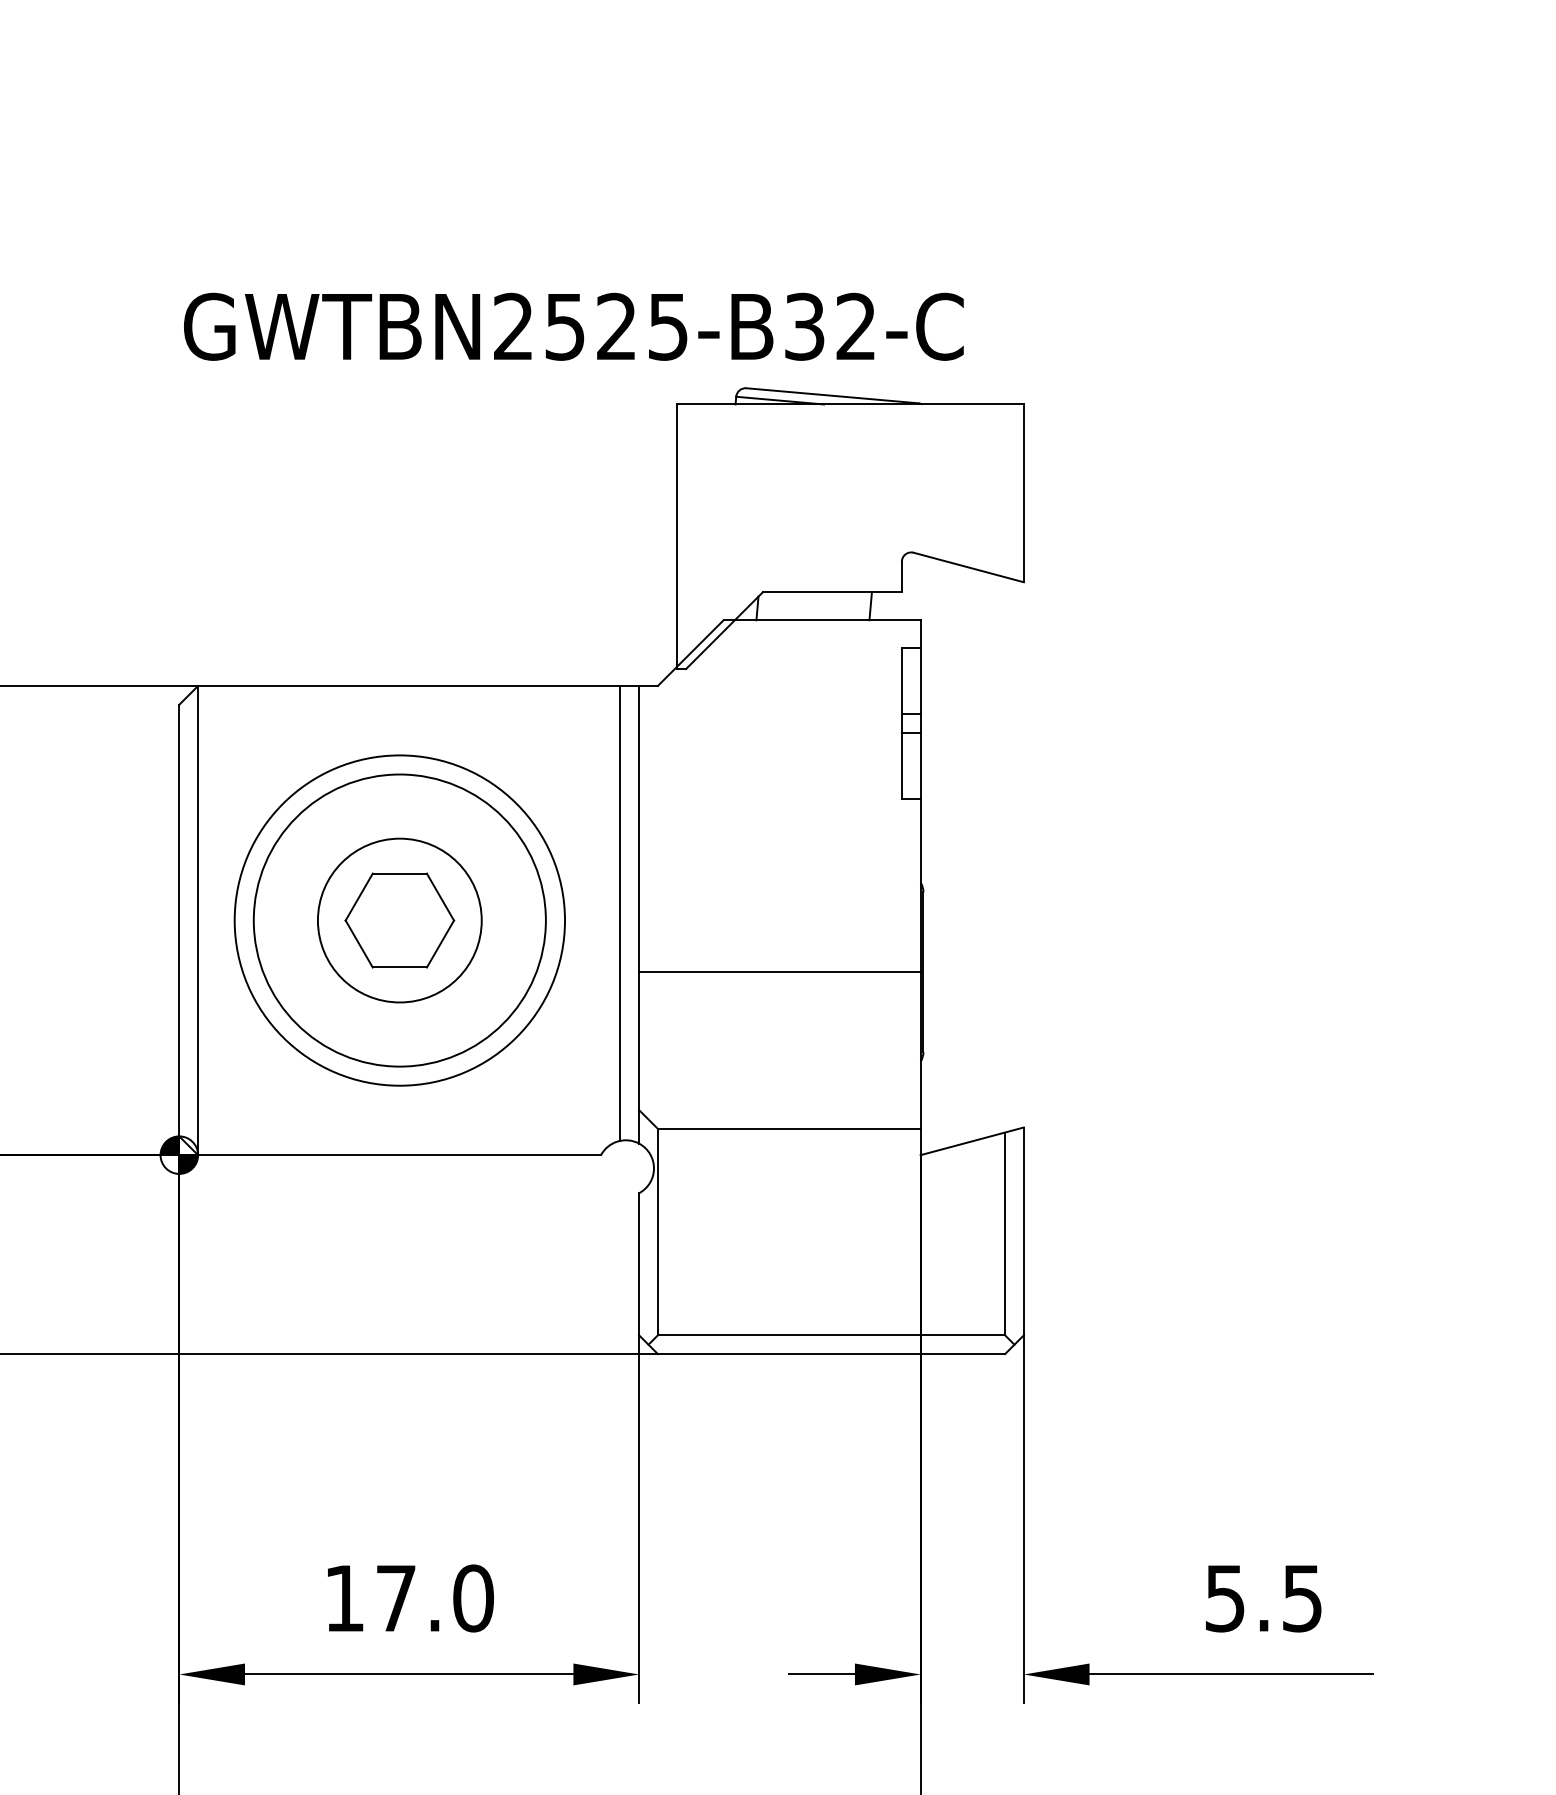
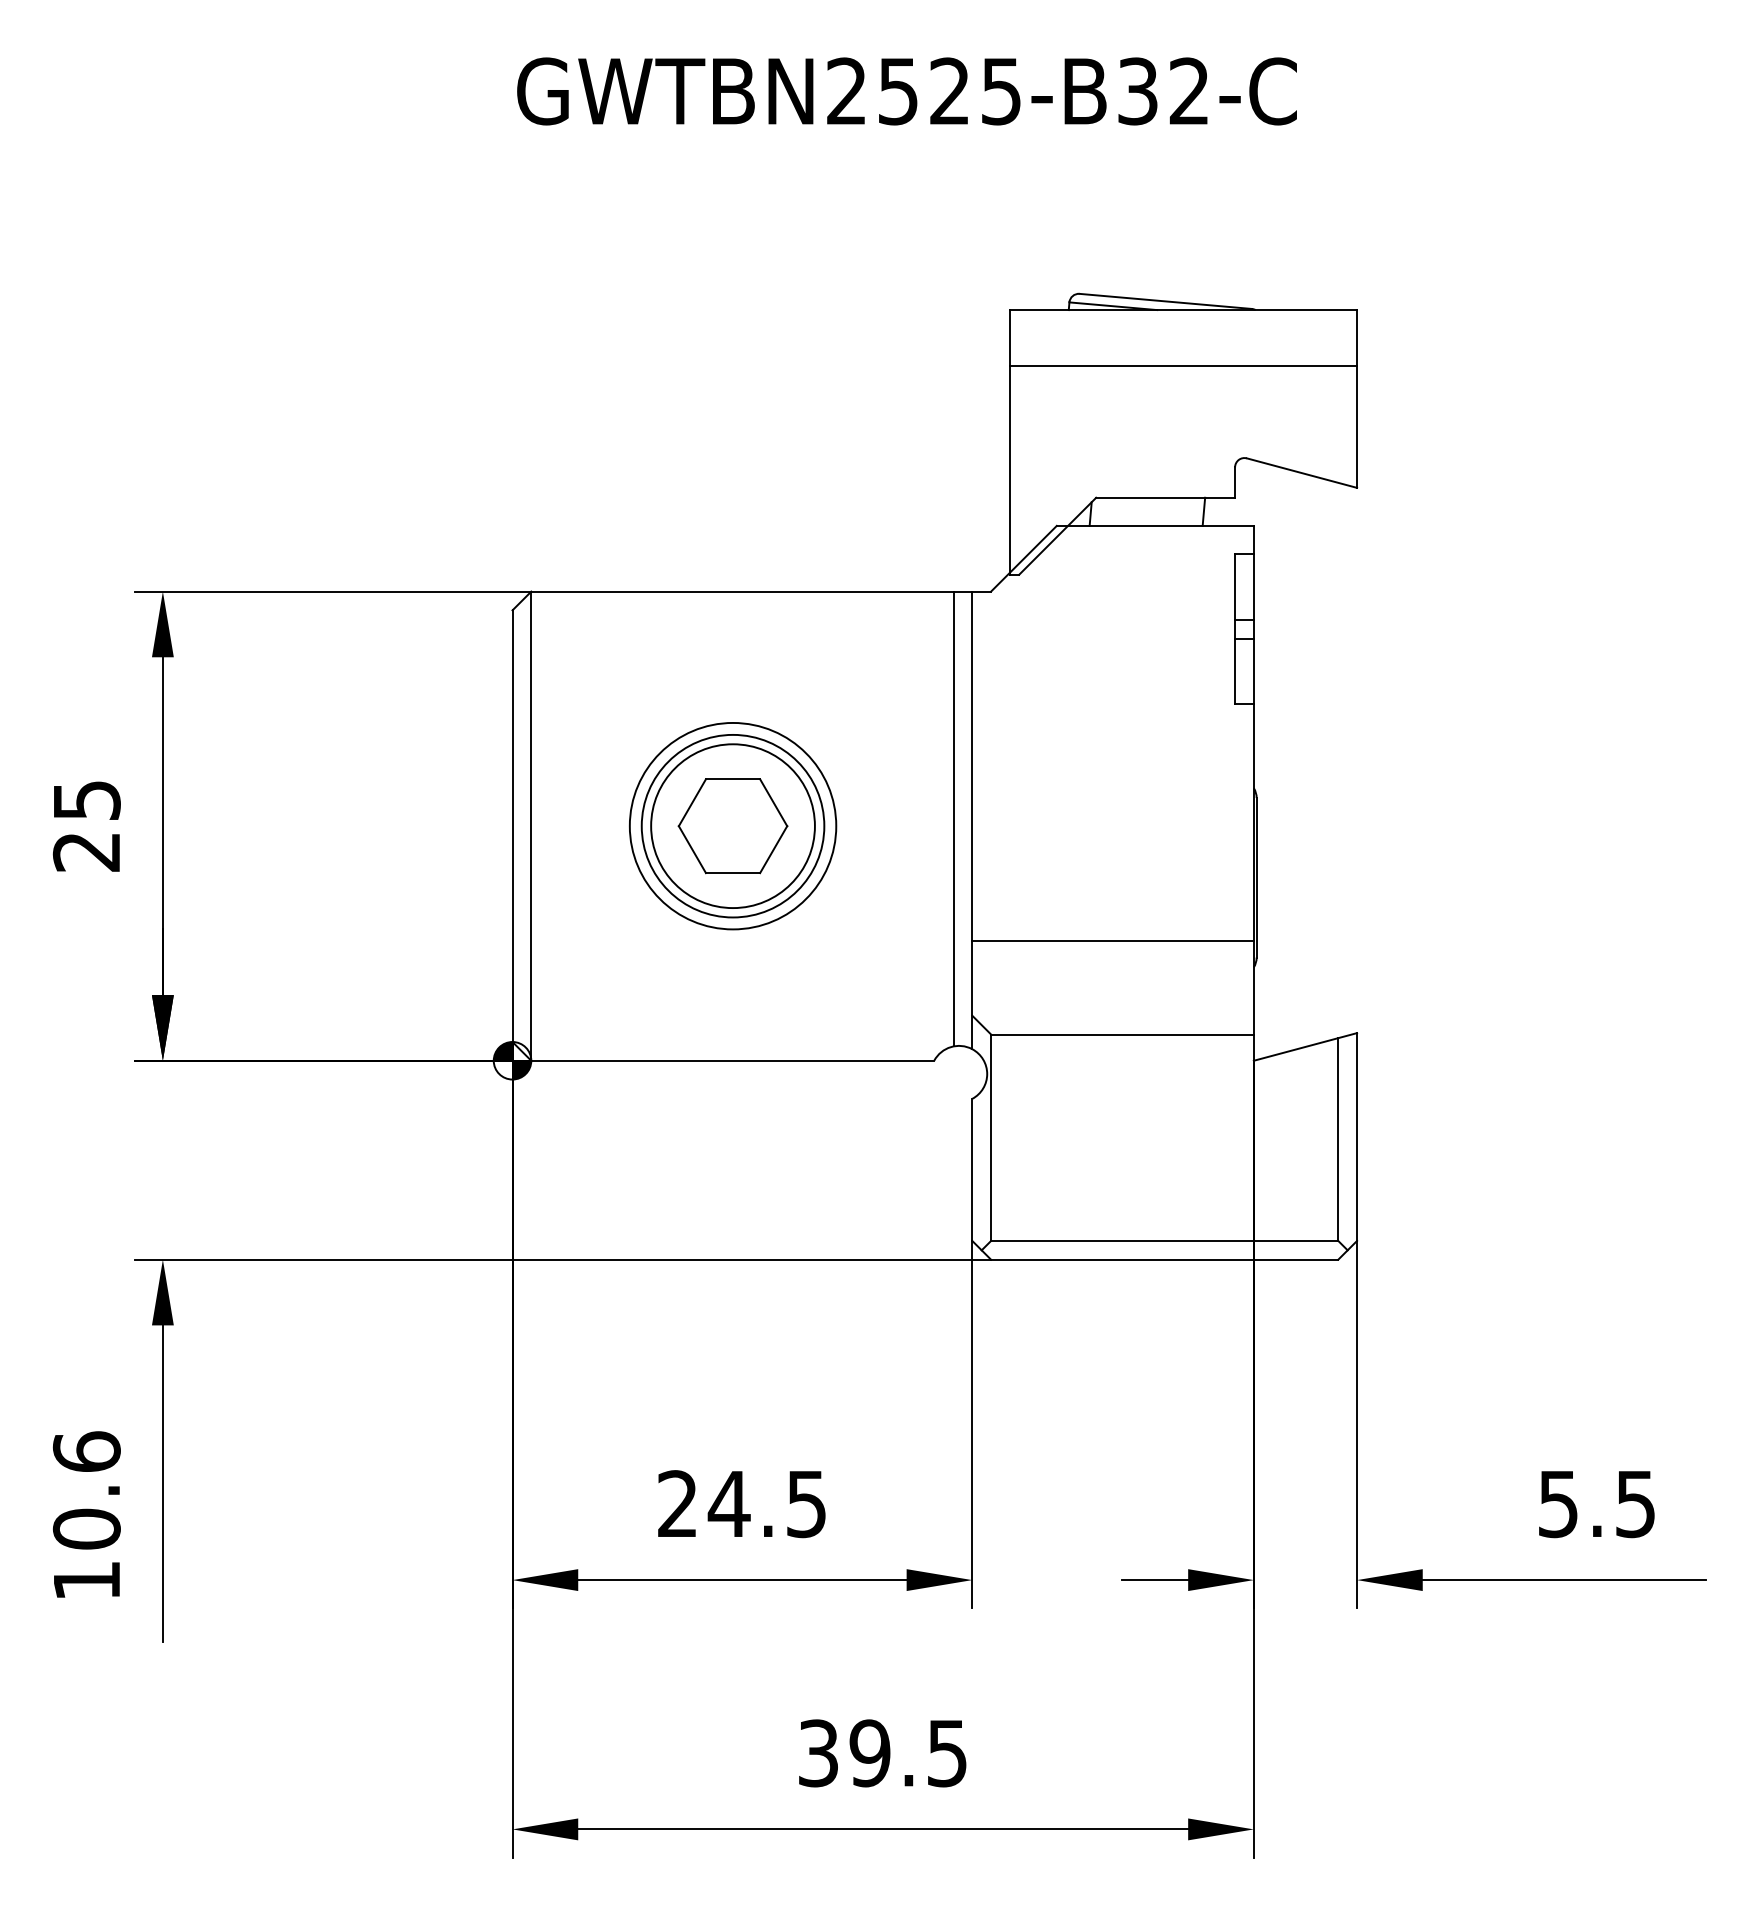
text: (573, 326) -> (906, 91), moved
line: (850, 460) -> (1183, 366), added
circle: (399, 919) -> (732, 825), size x0.62
circle: (399, 919) -> (732, 825), size x0.62
line: (779, 971) -> (1112, 940), moved
text: (409, 1598) -> (742, 1504), 17.0 -> 24.5

